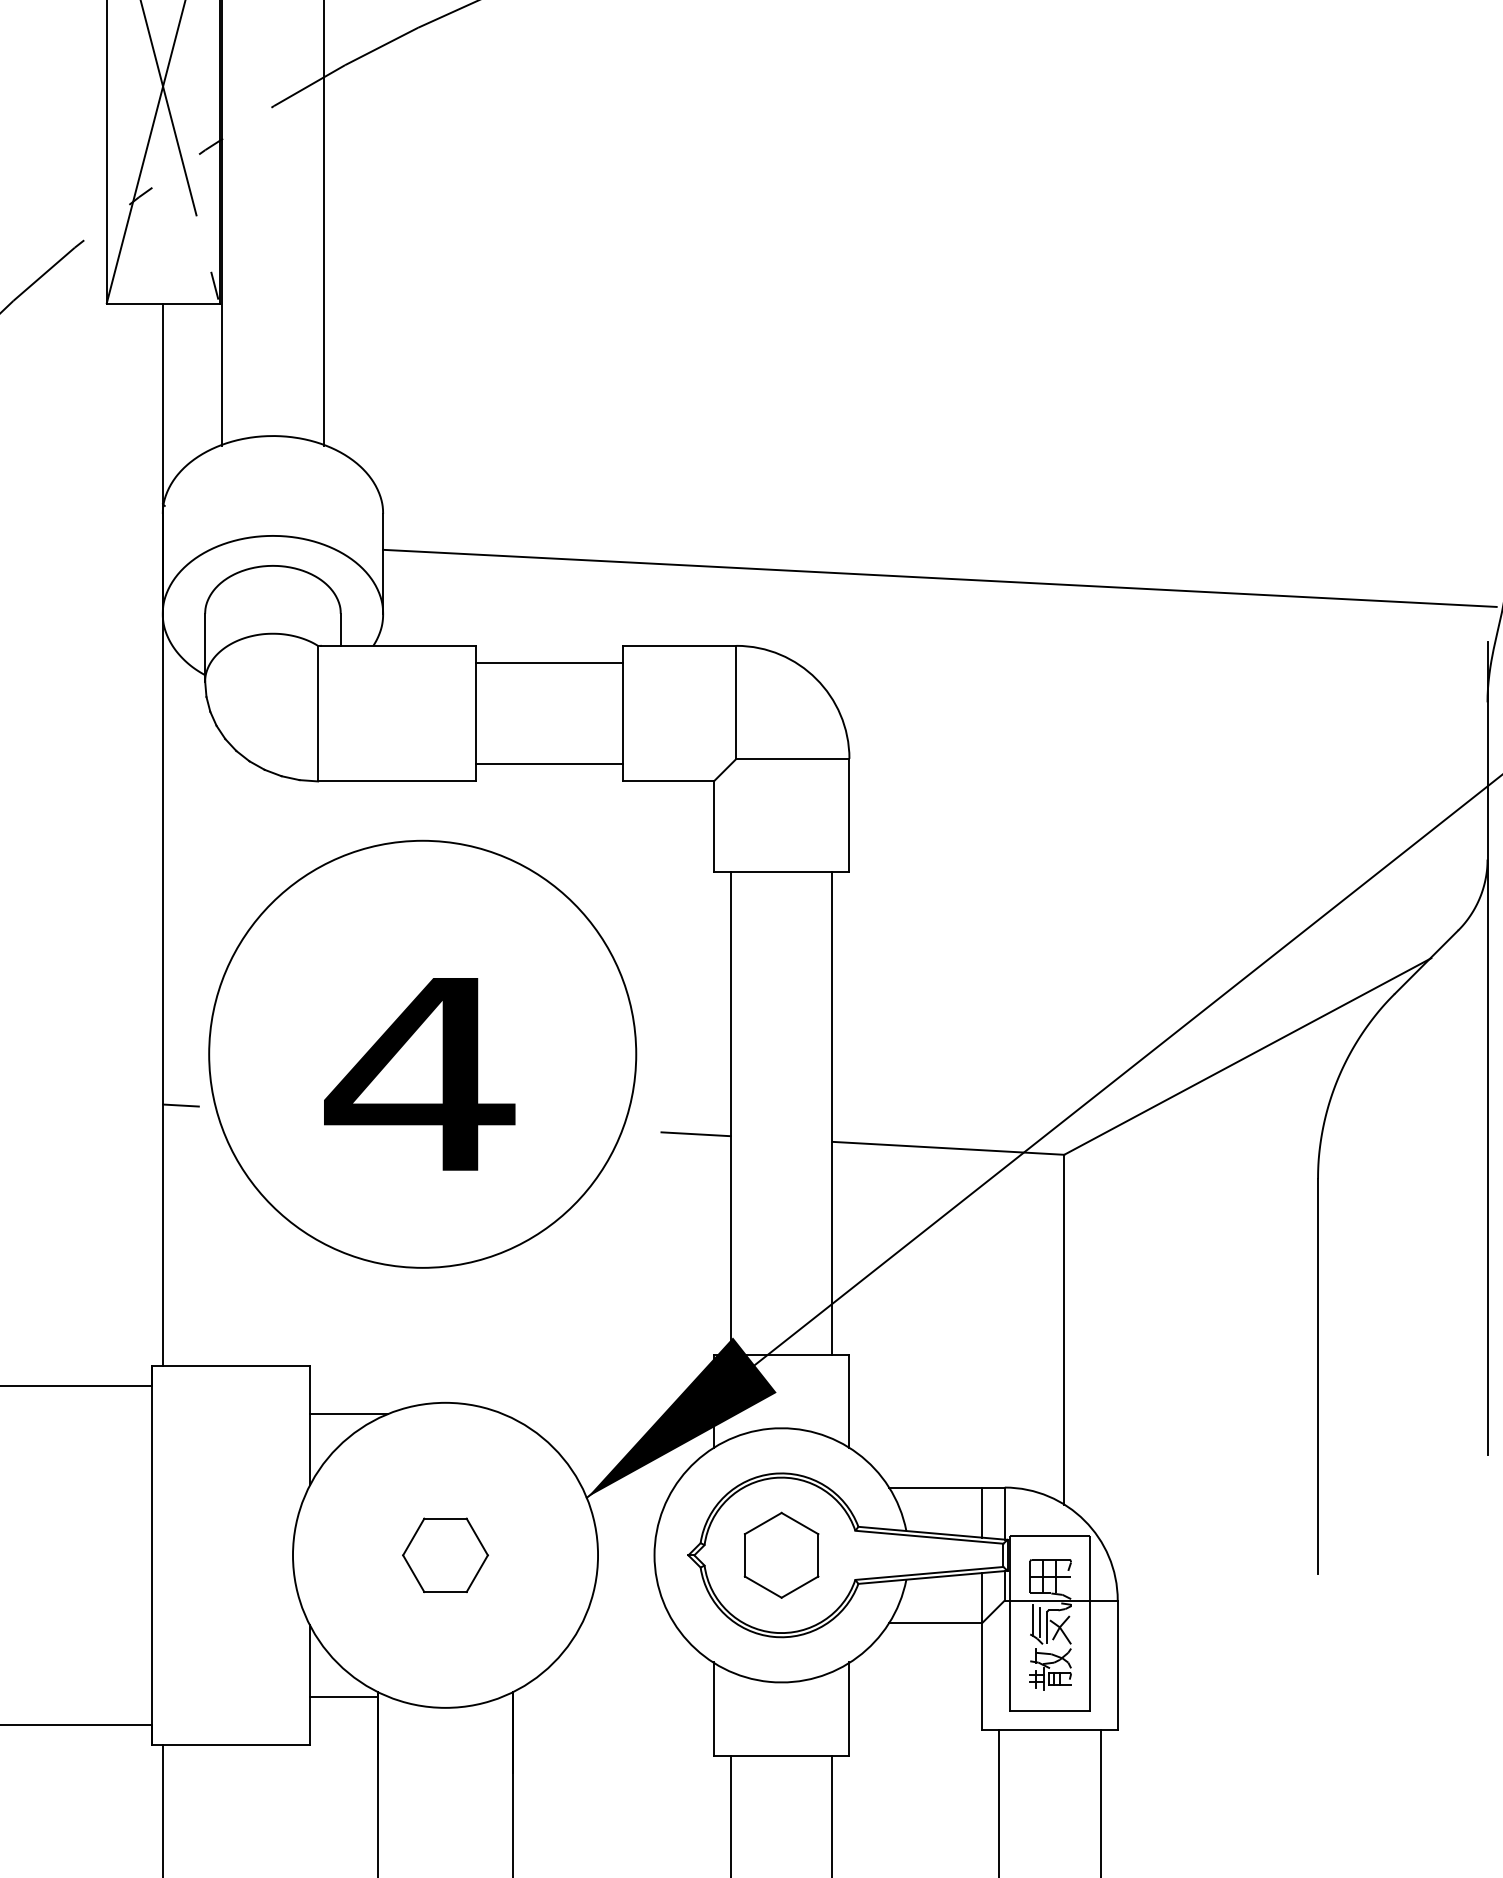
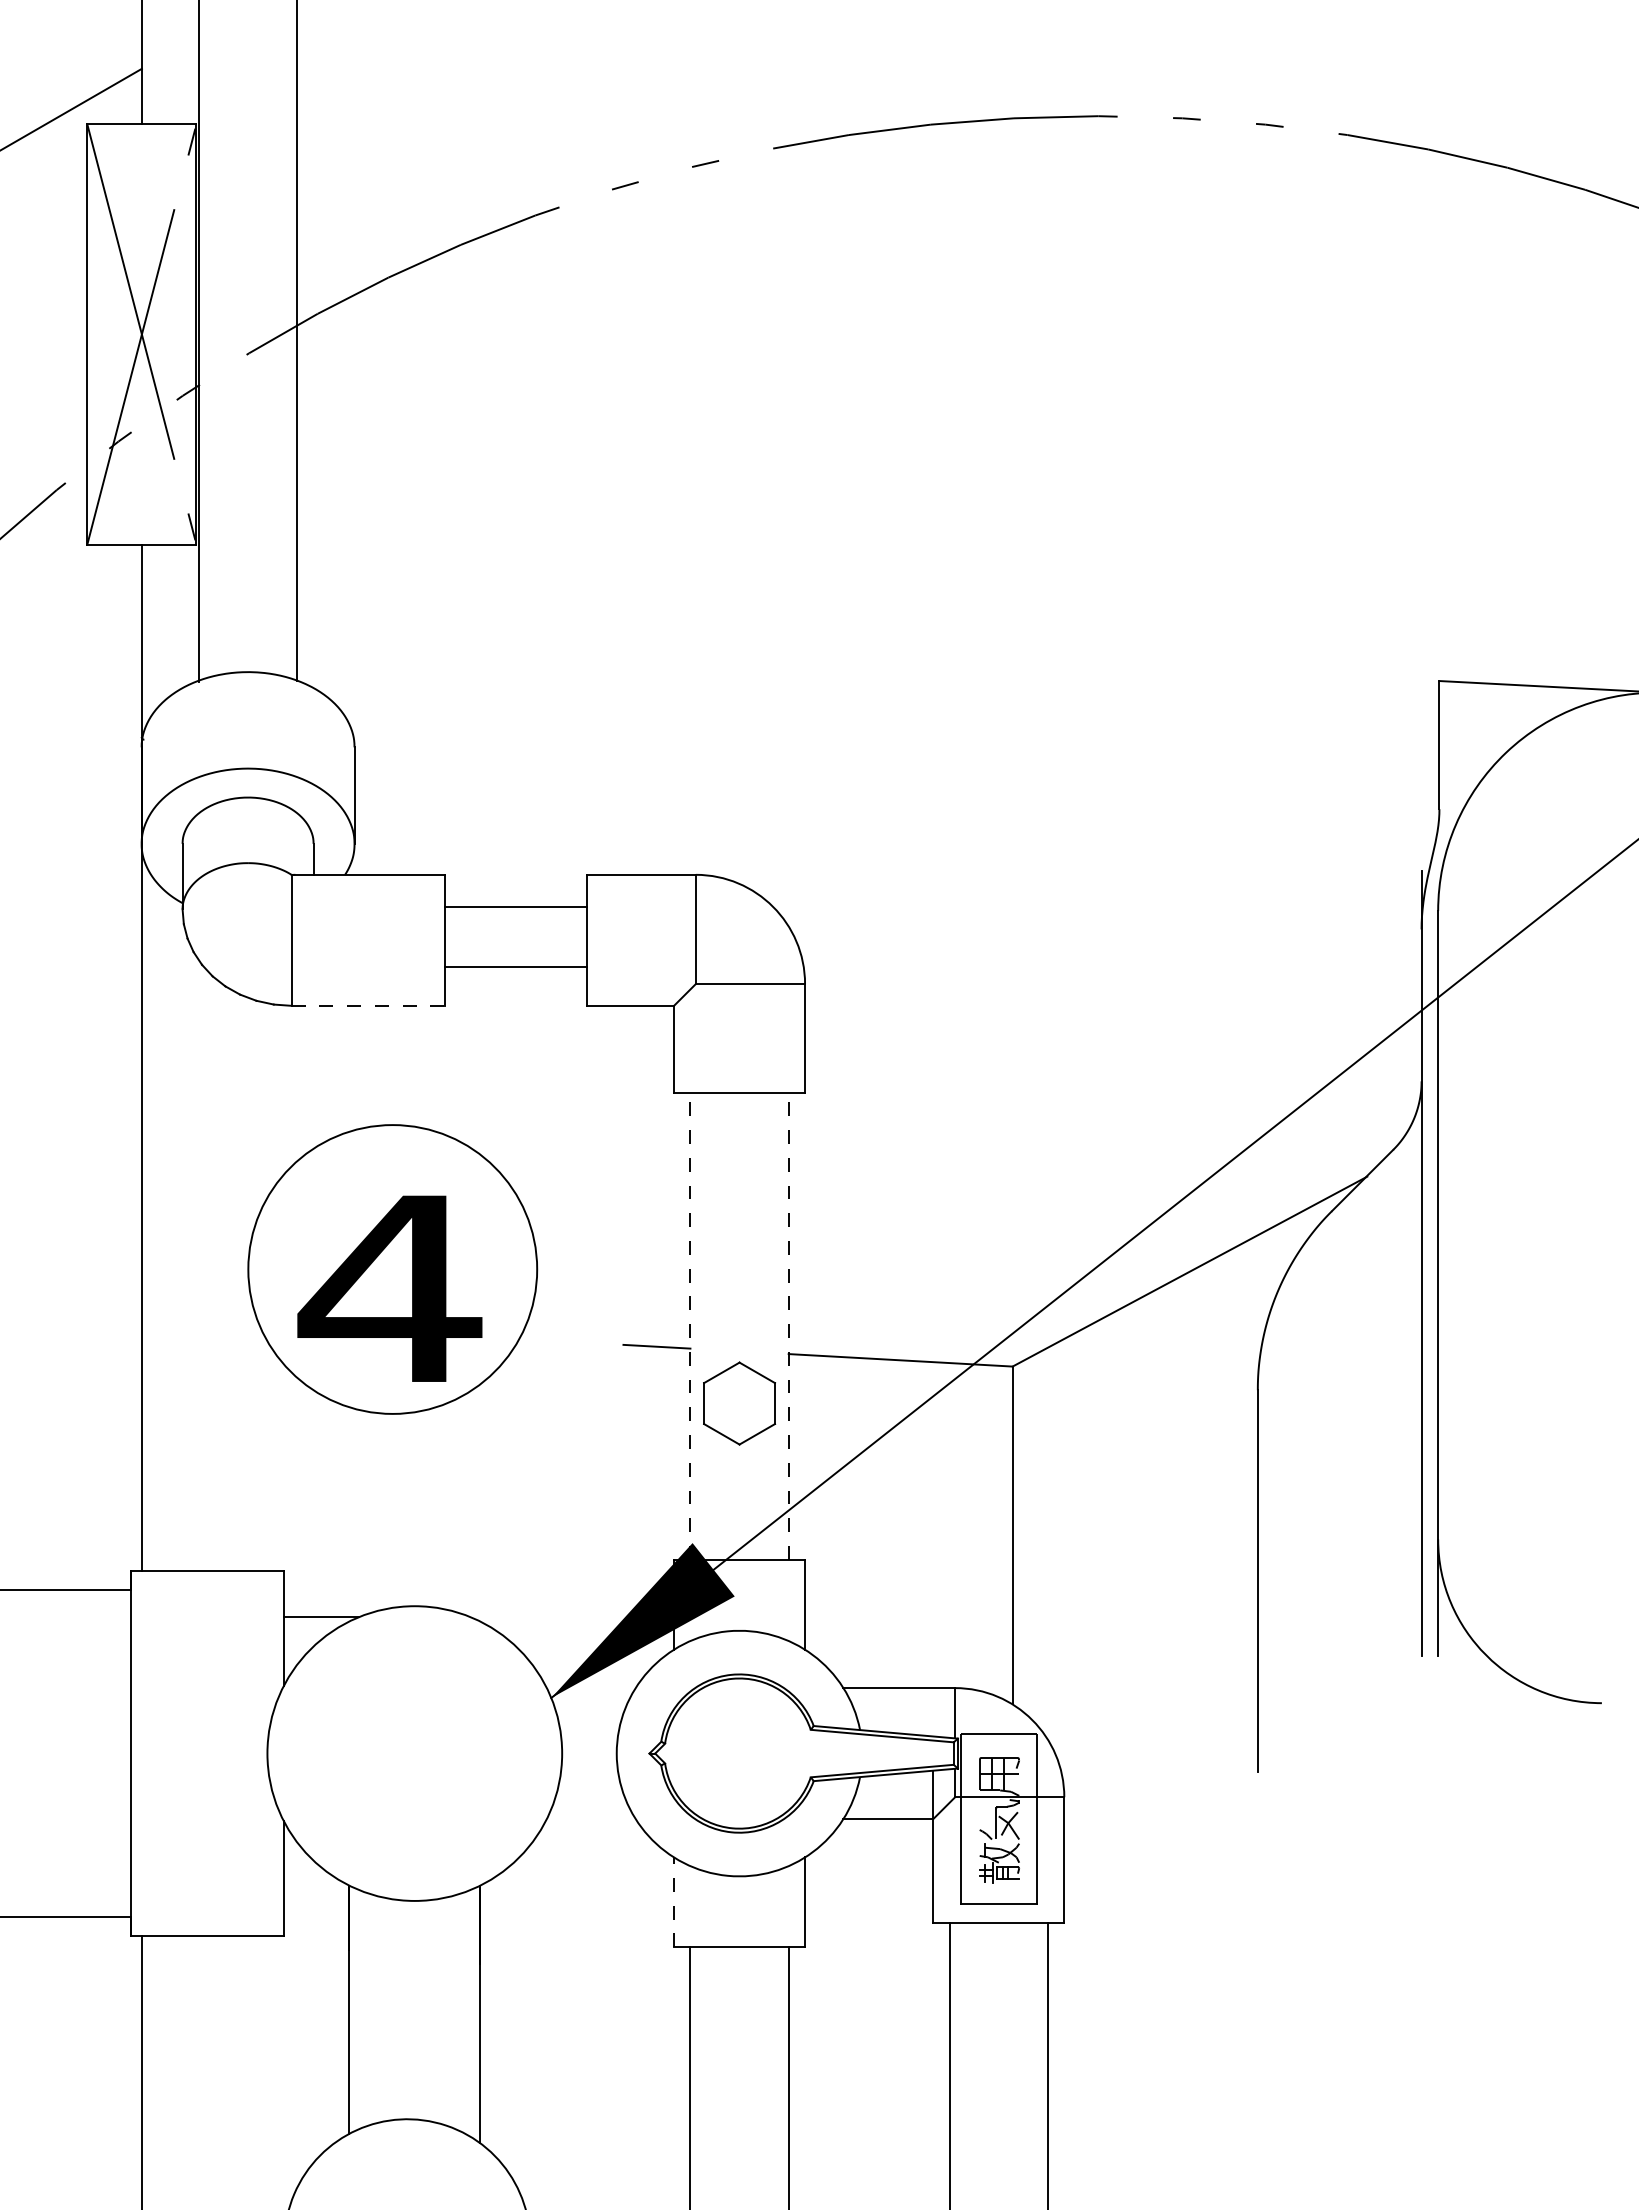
line: (939, 578) -> (892, 809), removed
line: (549, 663) -> (515, 967), moved
line: (549, 764) -> (515, 907), moved
line: (397, 781) -> (368, 1005), solid -> dashed
circle: (422, 1054) -> (392, 1269), size x0.7
line: (180, 1105) -> (158, 1318), removed
line: (730, 1113) -> (690, 1326), solid -> dashed
line: (832, 1113) -> (788, 1326), solid -> dashed
line: (982, 1512) -> (933, 1712), removed
part: (445, 1555) -> (414, 1753), removed
part: (781, 1555) -> (739, 1403), moved
line: (1033, 1620) -> (982, 1816), removed
line: (1040, 1622) -> (989, 1818), removed
line: (343, 1697) -> (316, 1890), removed
line: (714, 1708) -> (674, 1901), solid -> dashed

